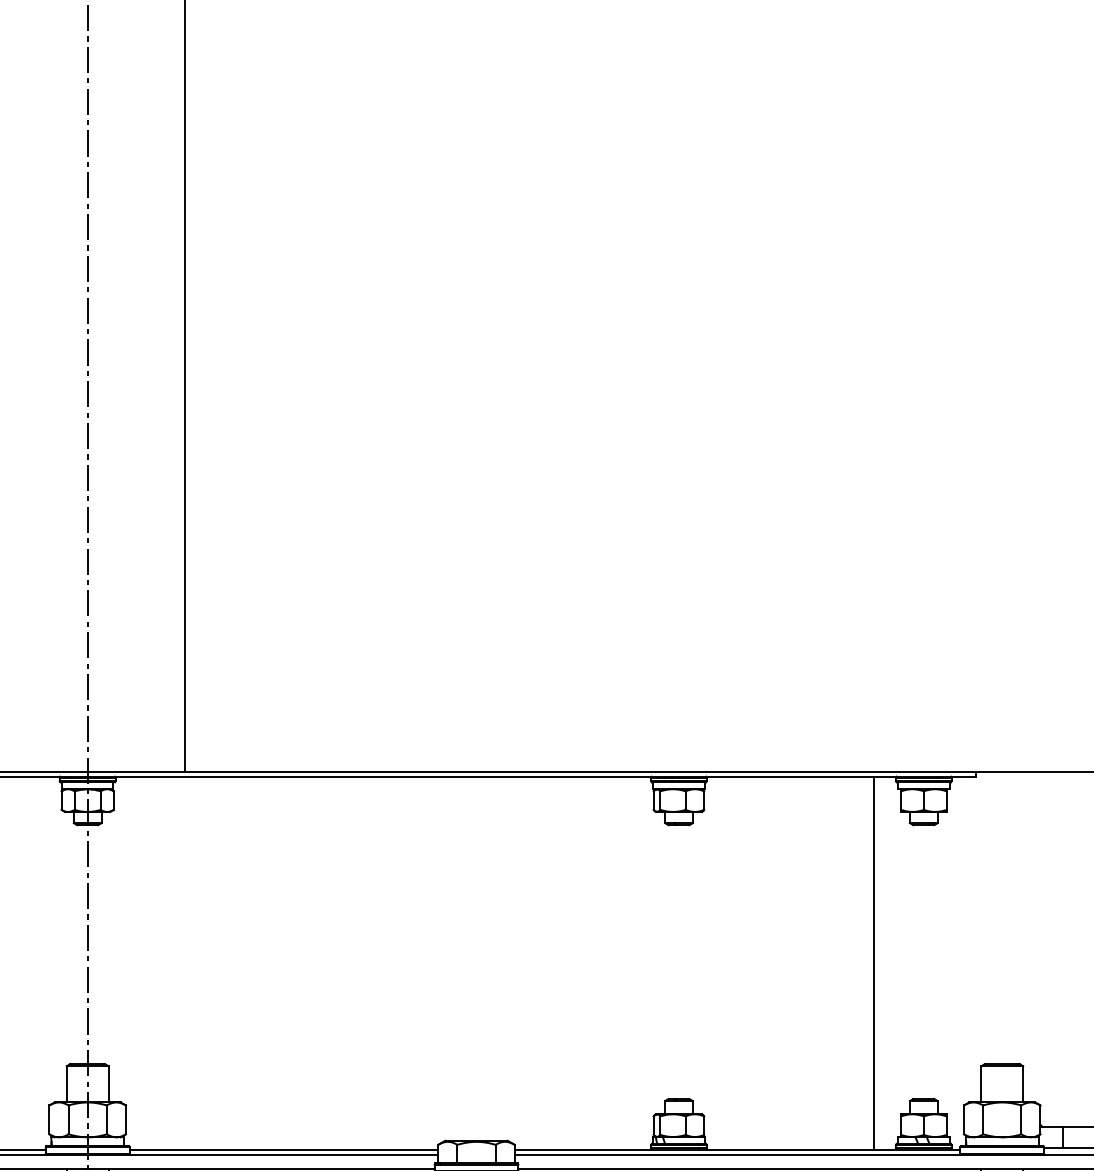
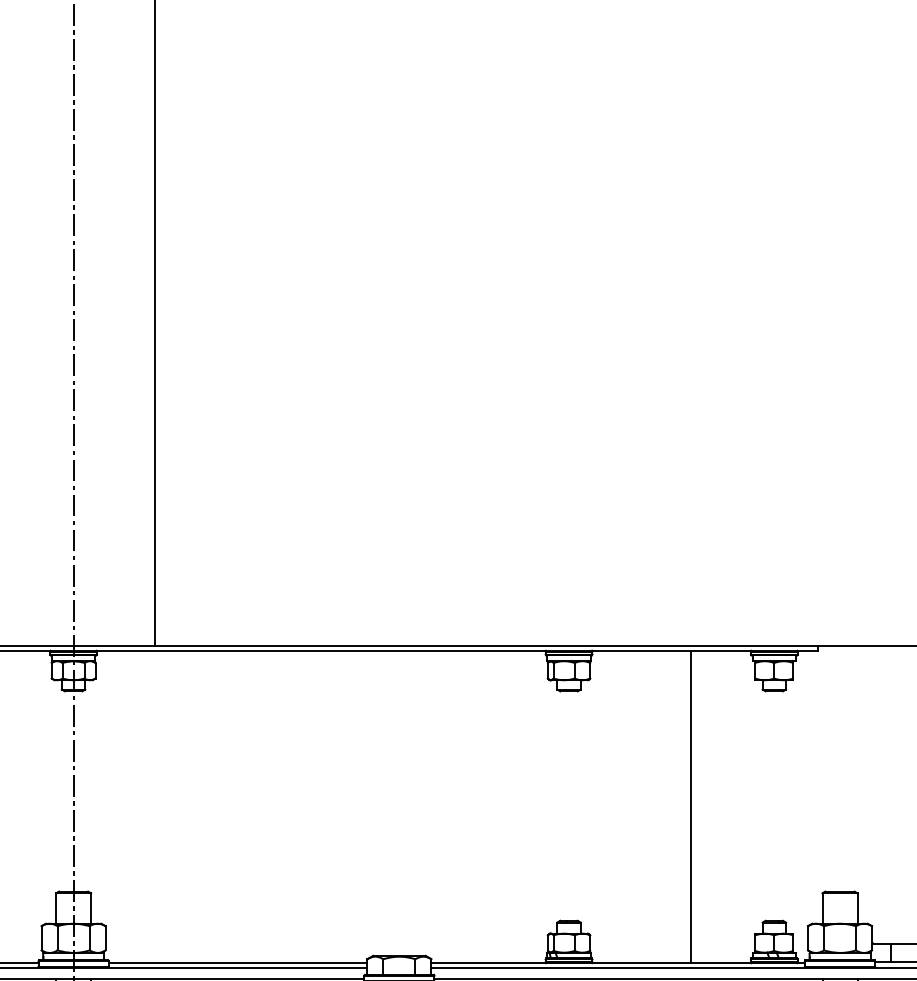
line: (873, 962) -> (690, 806), moved

